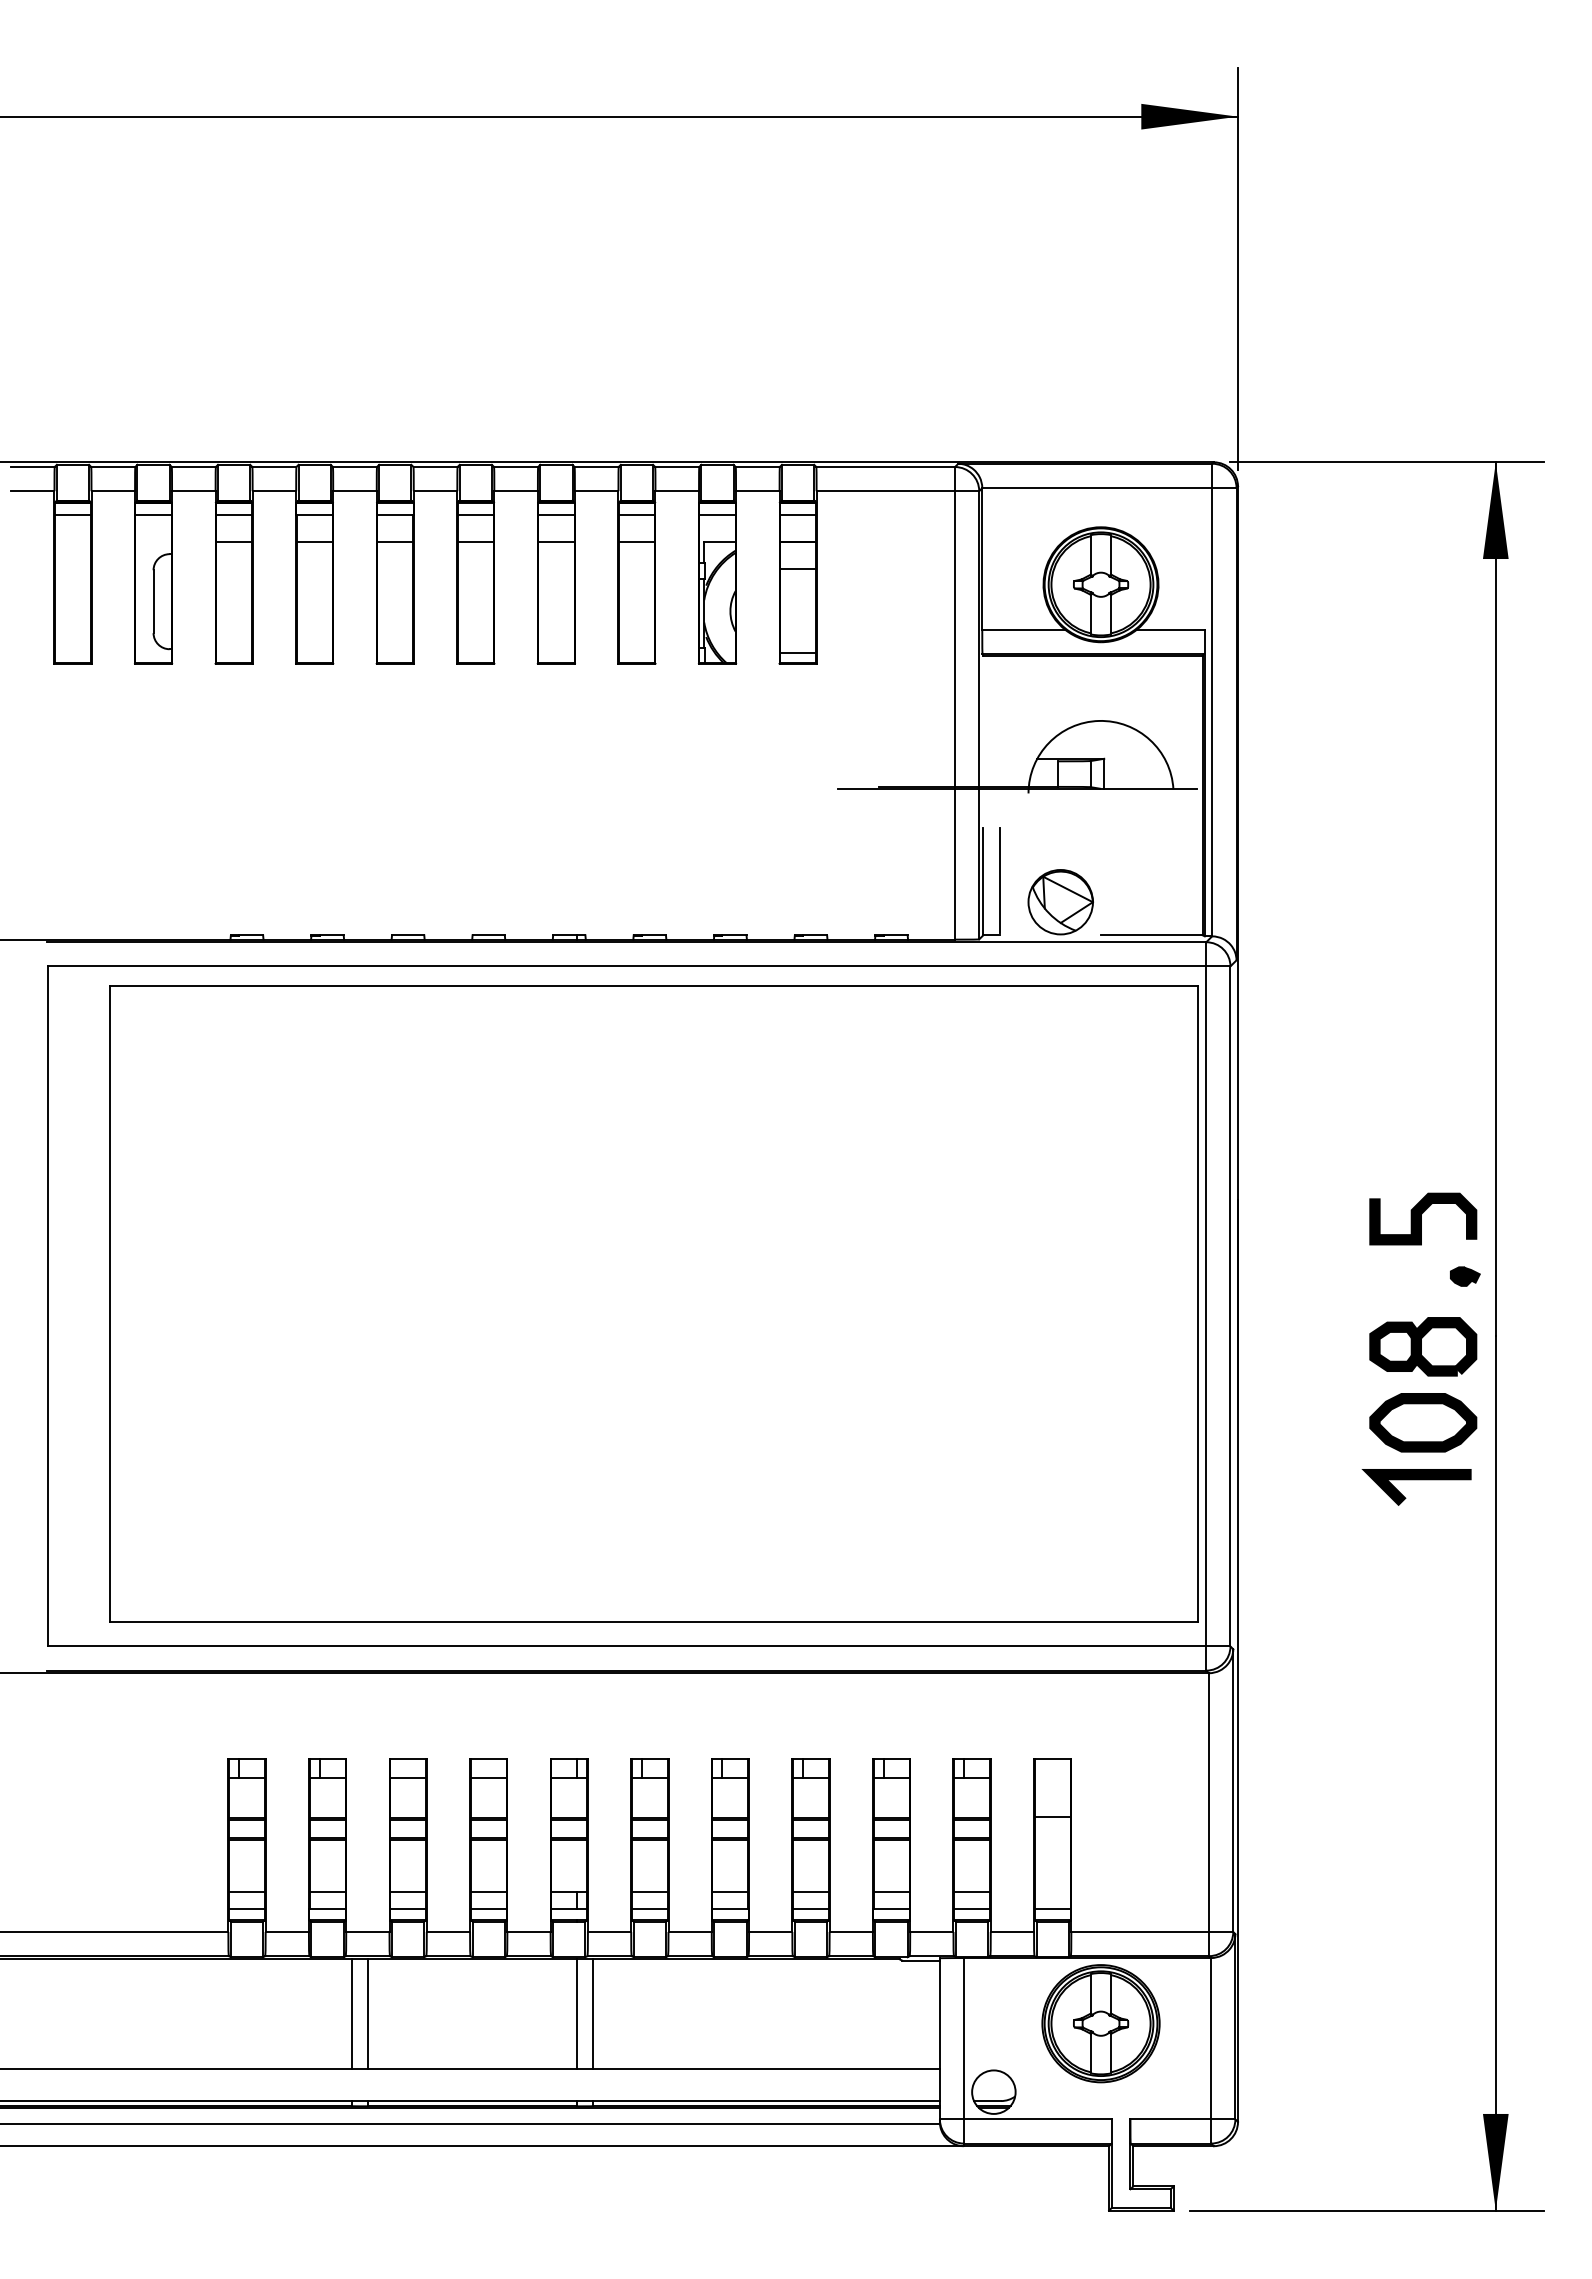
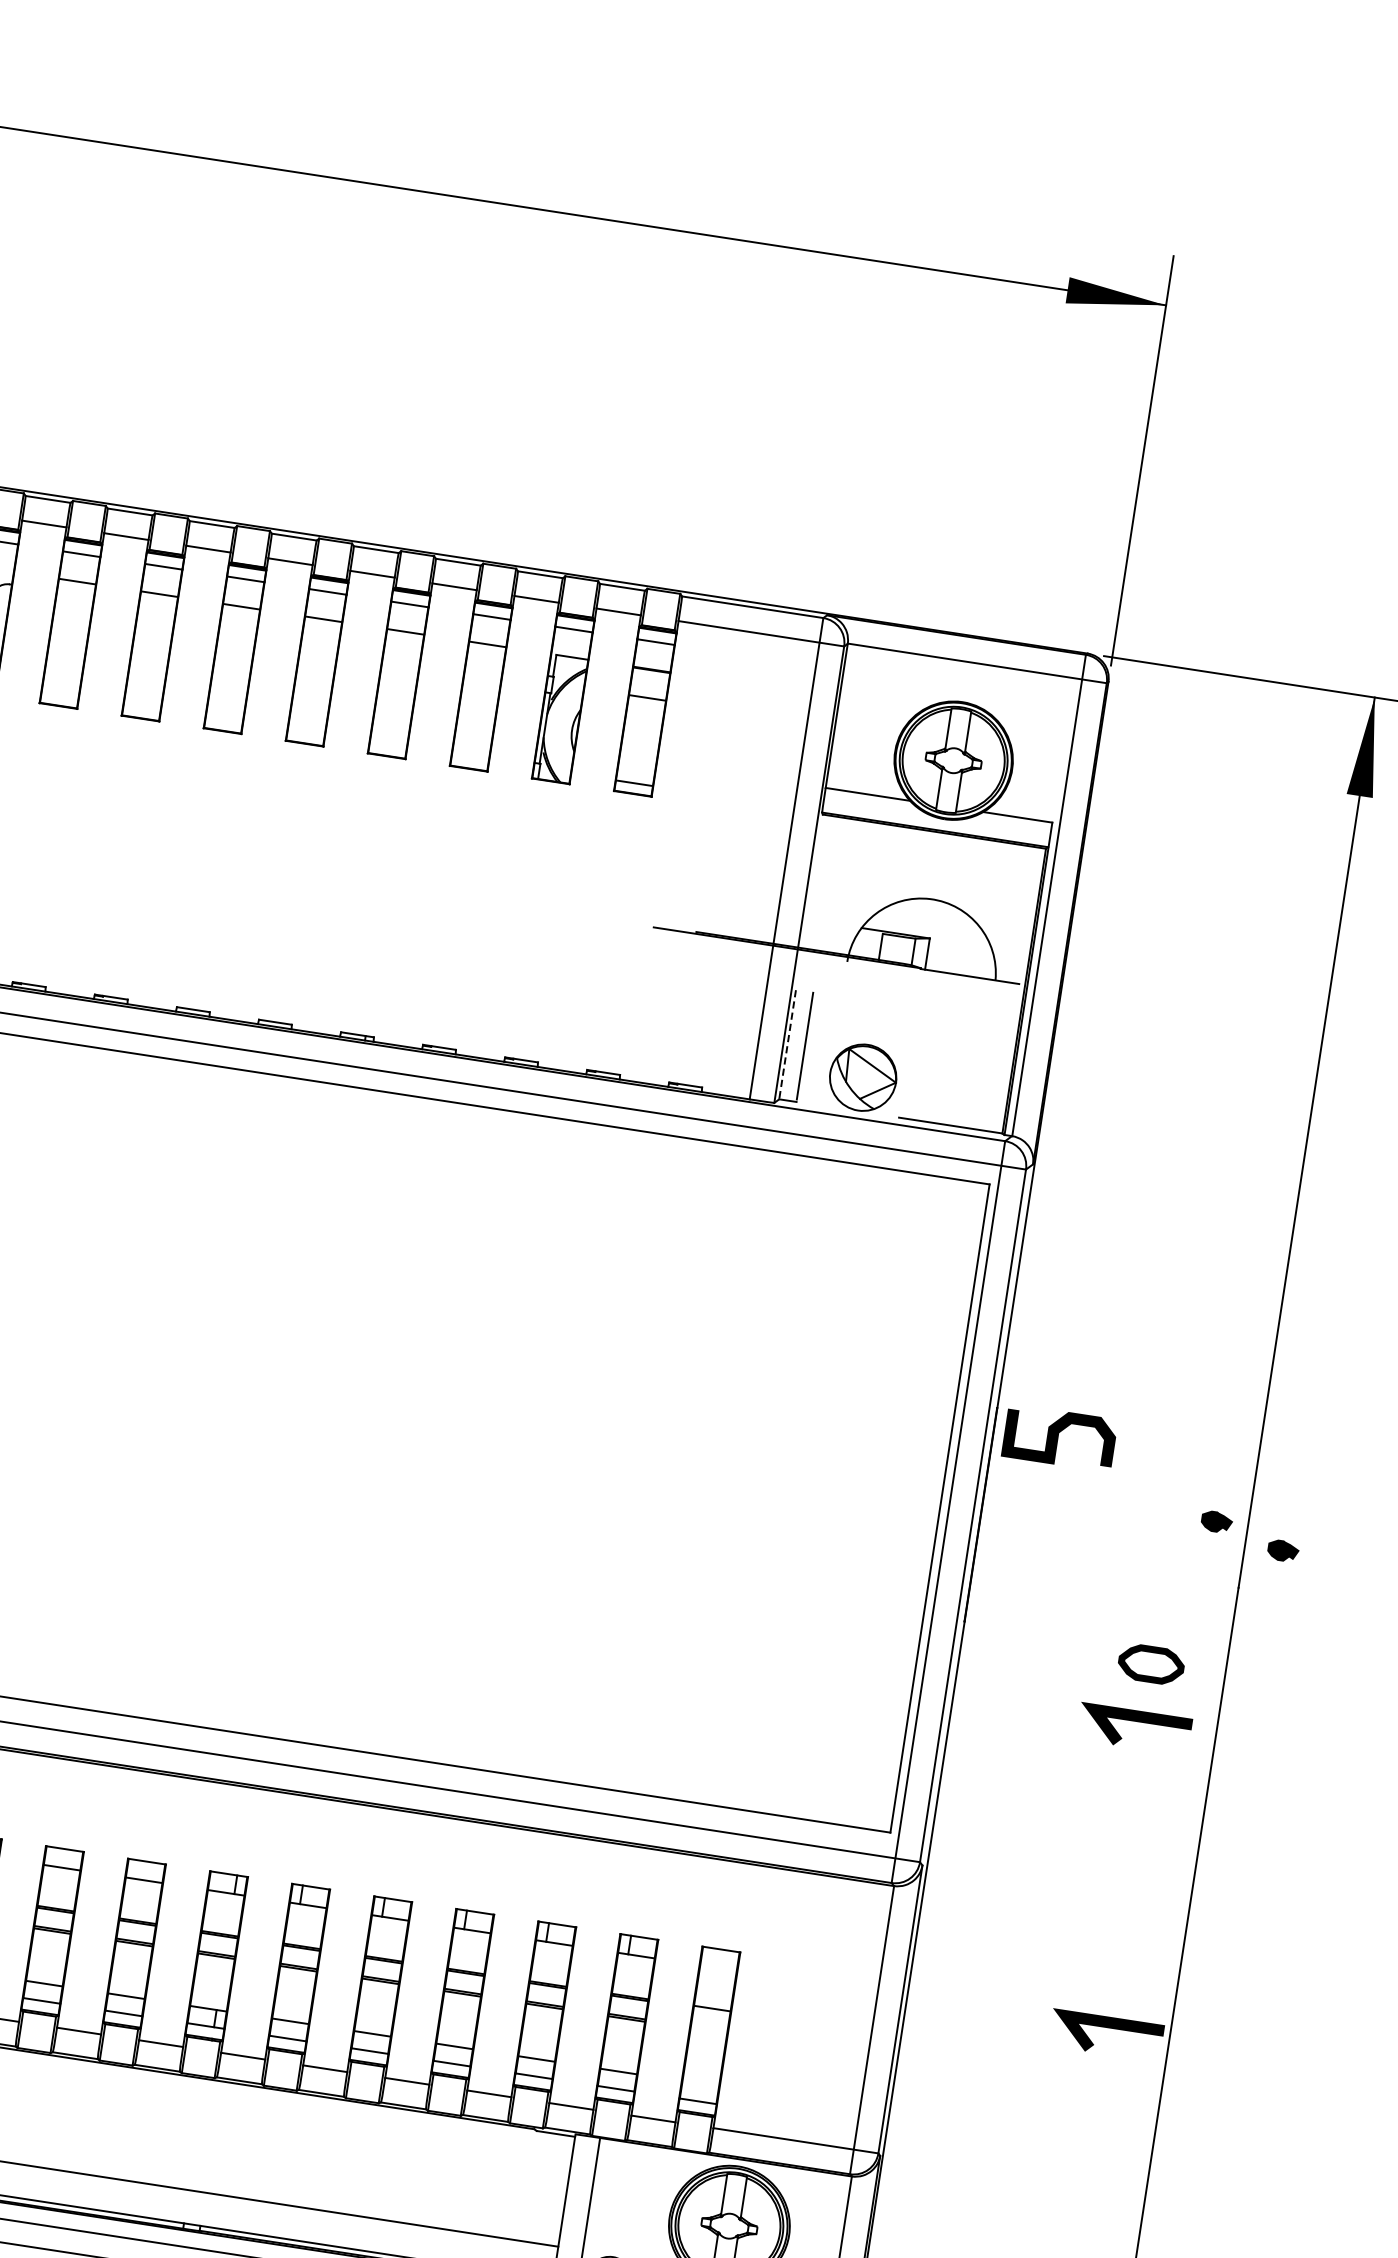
line: (983, 881) -> (787, 1044), solid -> dashed
curve: (1421, 1218) -> (1058, 1437), moved
part: (1533, 1294) -> (1283, 1550), added
part: (1423, 1346) -> (1163, 1586), removed
part: (1423, 1422) -> (1151, 1664), size x0.6
line: (1434, 1778) -> (1107, 2028), added
line: (577, 2013) -> (197, 2134), removed
line: (593, 2013) -> (214, 2136), removed

